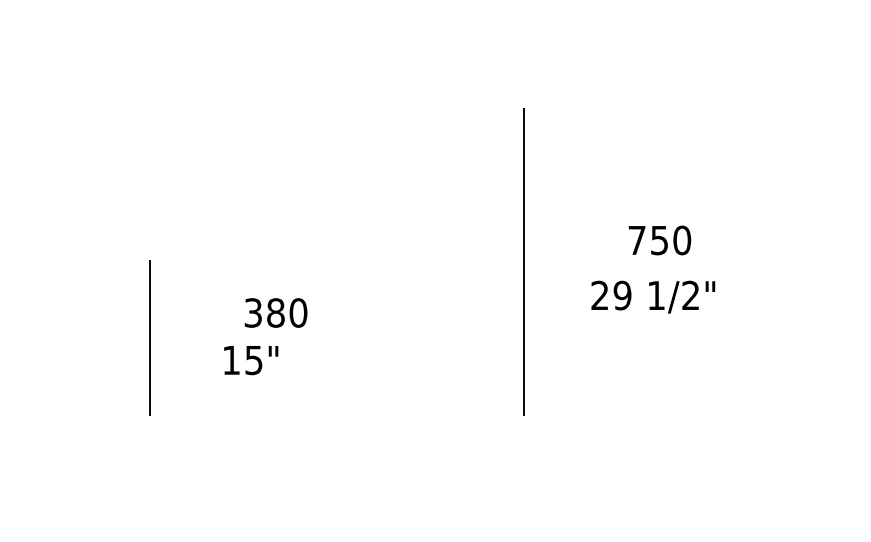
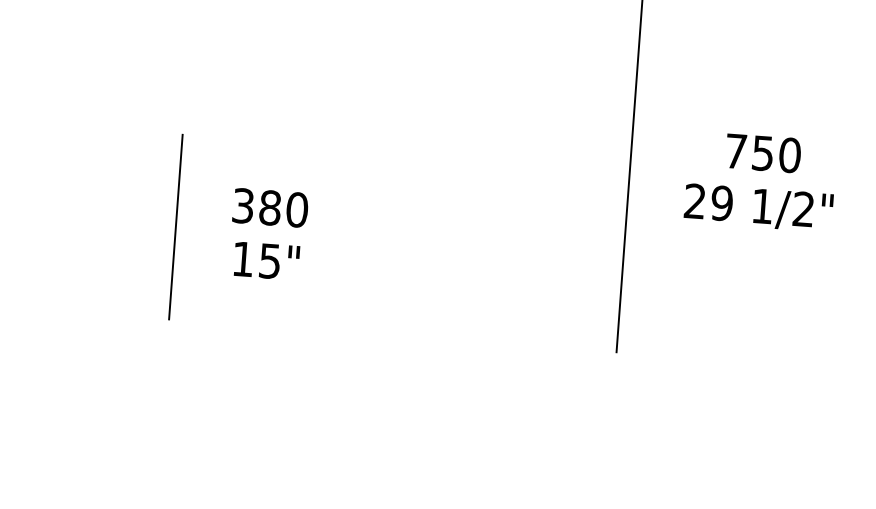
text: (659, 240) -> (762, 153), moved
text: (653, 296) -> (758, 207), moved
text: (275, 312) -> (269, 207), moved
text: (251, 360) -> (267, 261), moved

